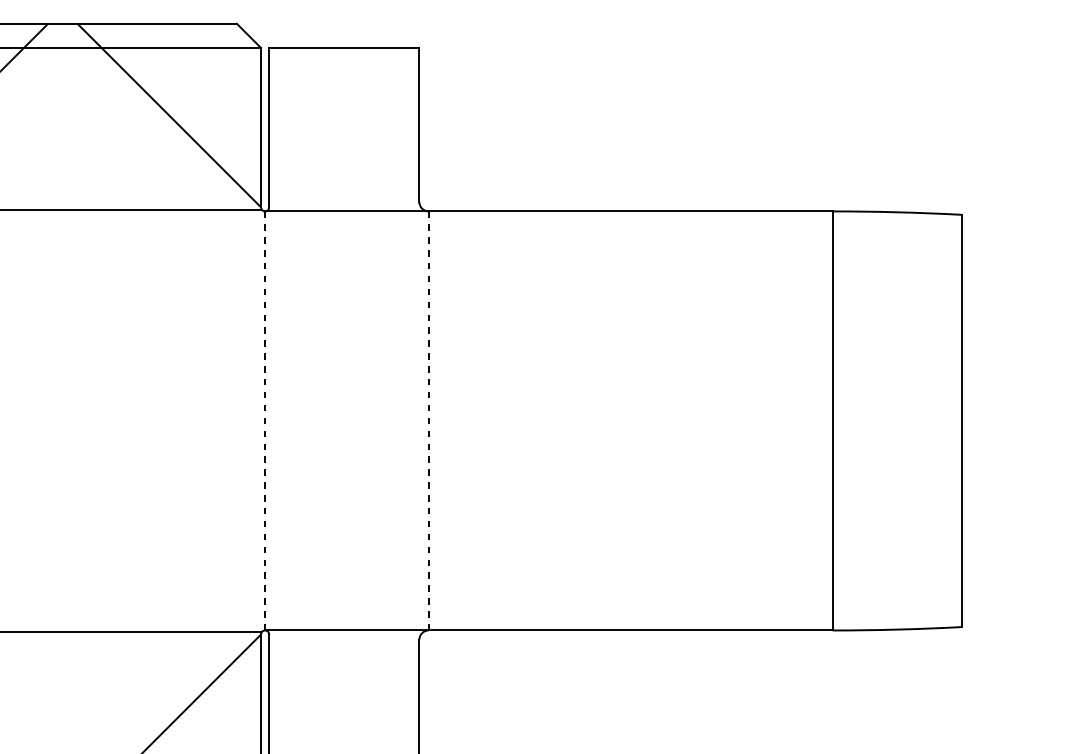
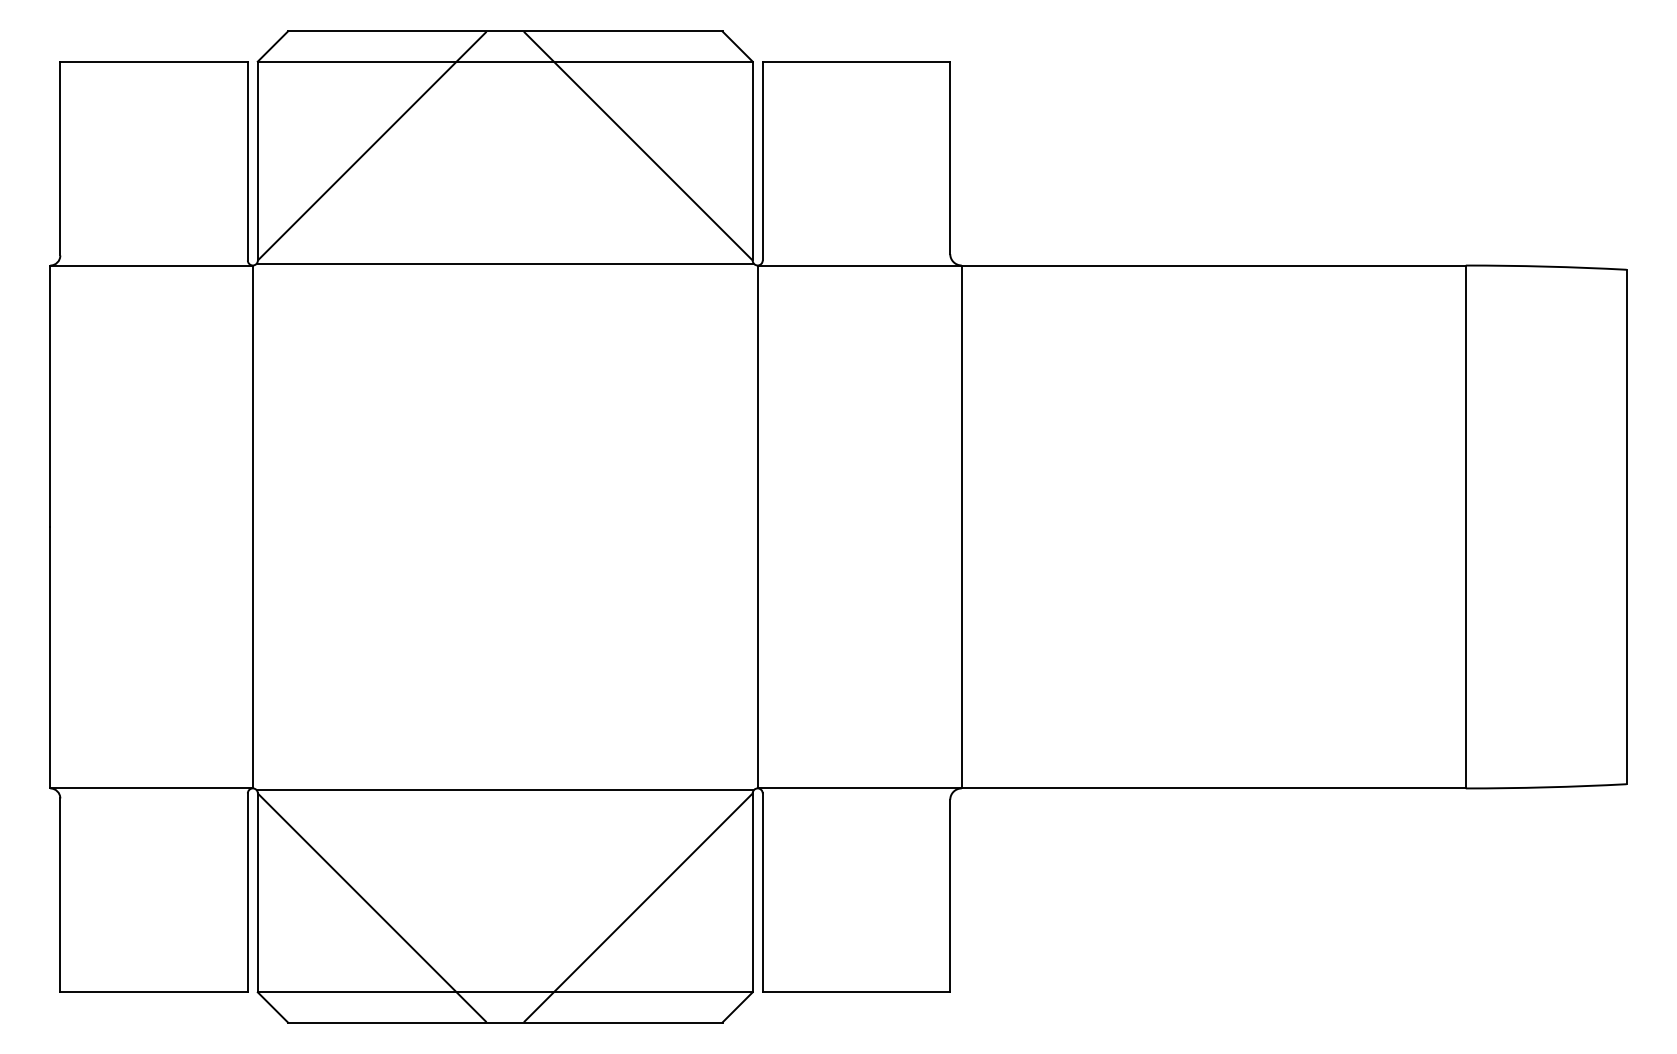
line: (264, 420) -> (757, 526), dashed -> solid
line: (428, 420) -> (961, 526), dashed -> solid

